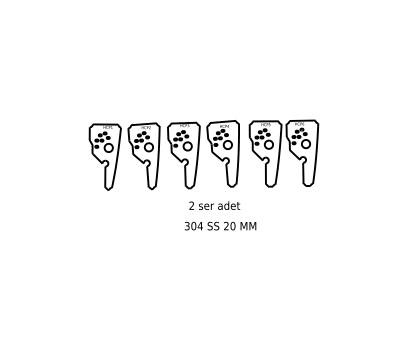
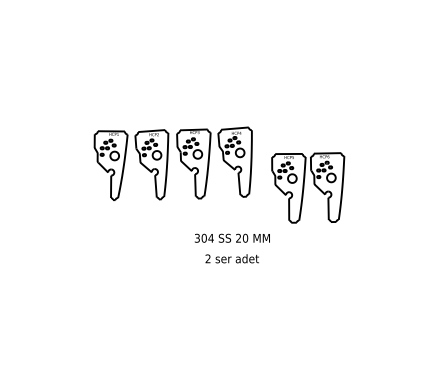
part: (284, 153) -> (308, 187), moved
text: (213, 205) -> (231, 258), moved

